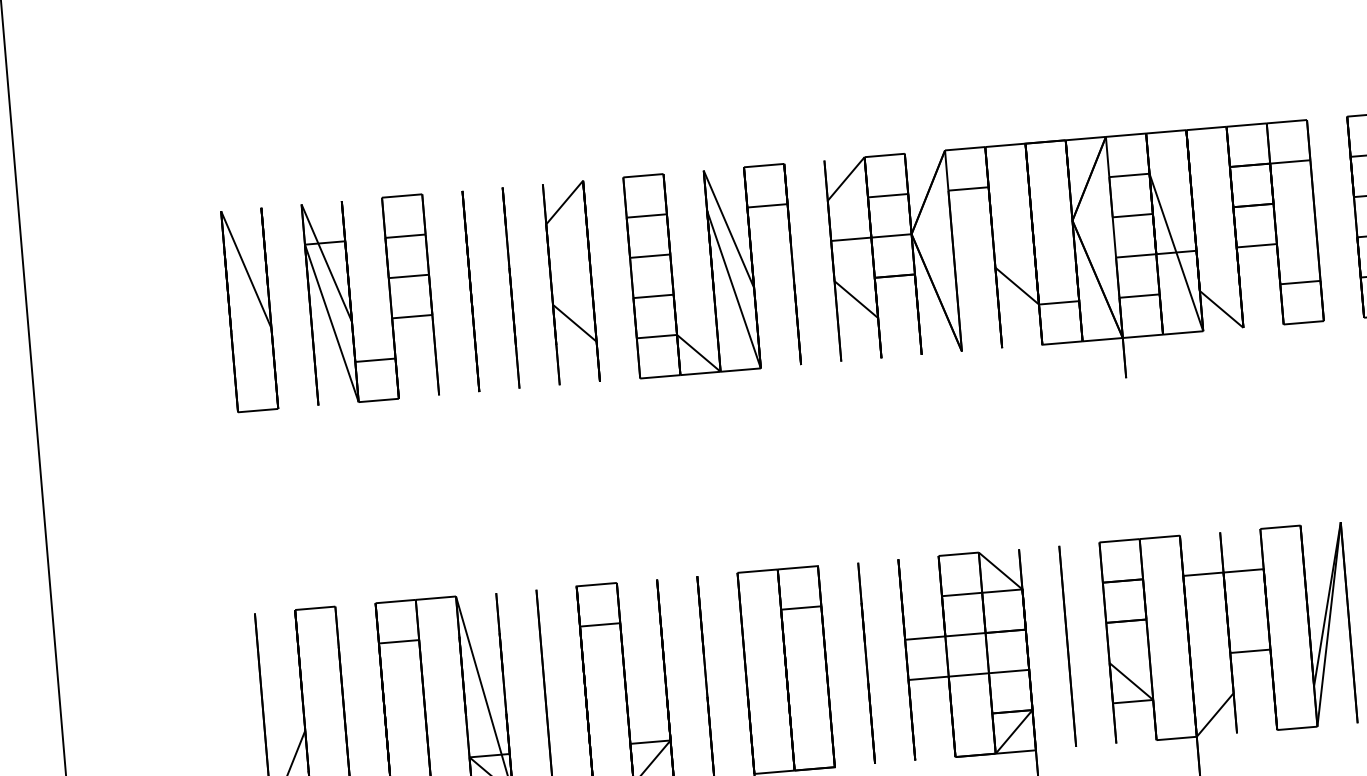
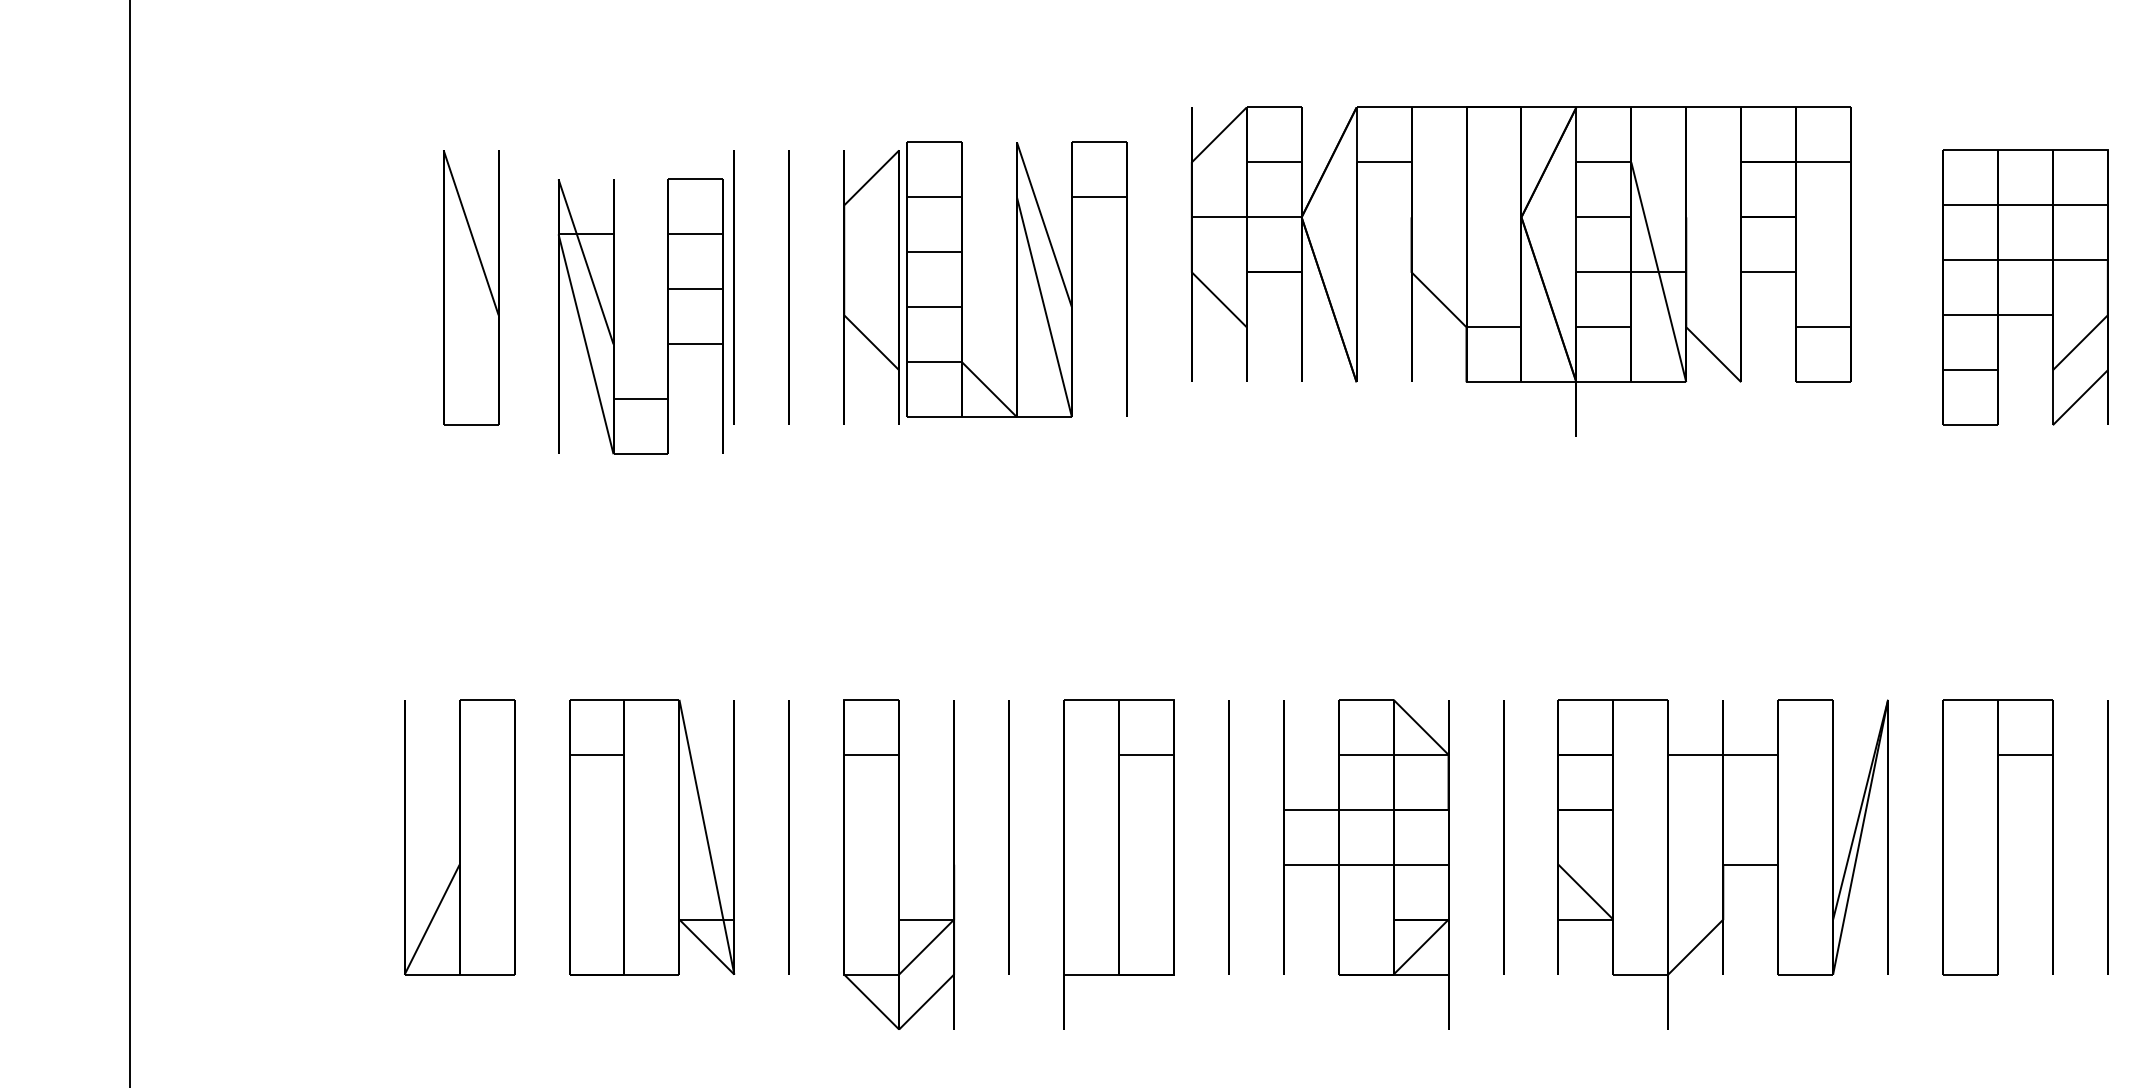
part: (1075, 260) -> (1520, 271), moved
part: (711, 271) -> (1016, 279), moved
part: (350, 301) -> (614, 316), moved
part: (249, 309) -> (471, 287), moved

